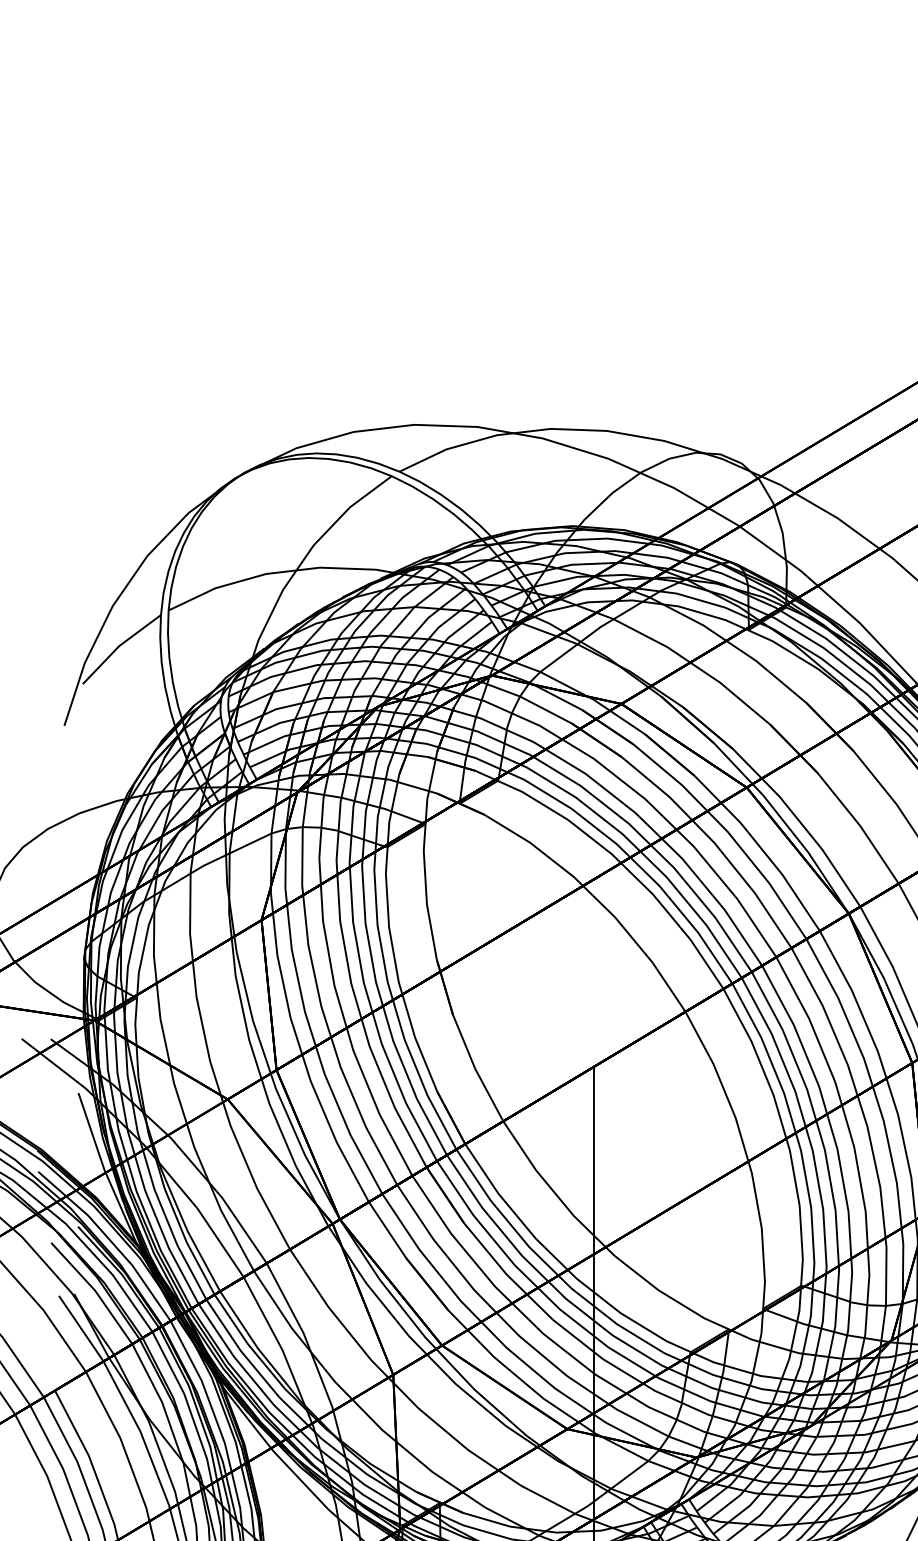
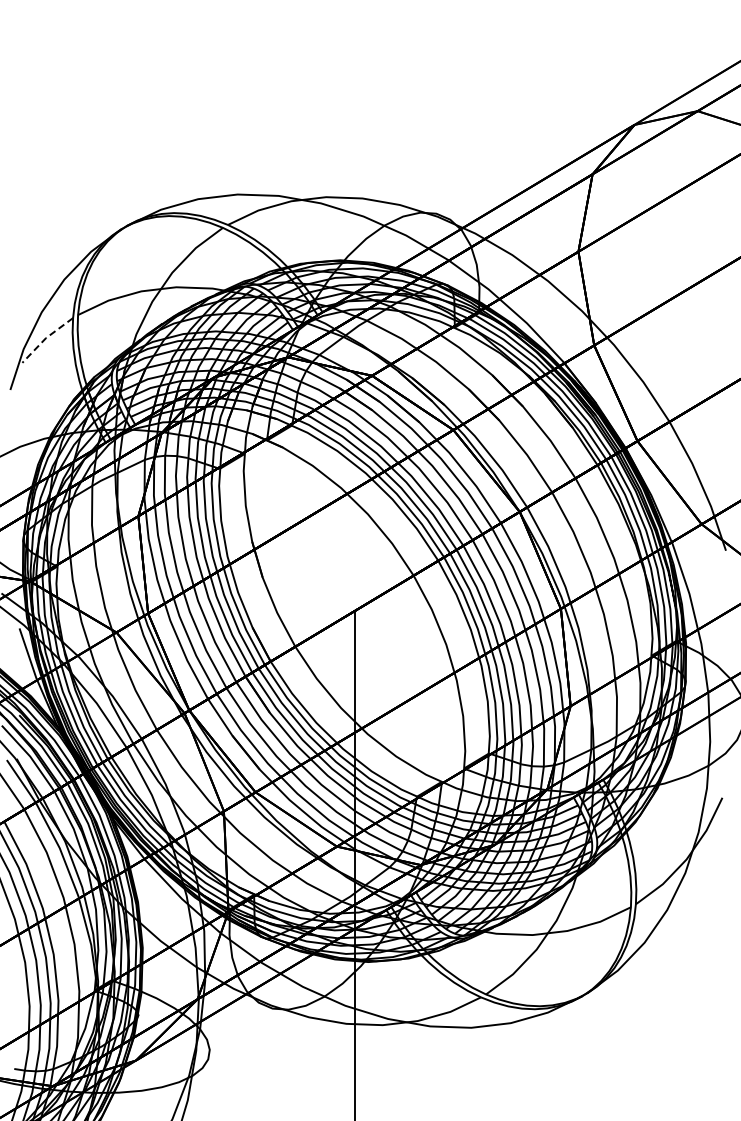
line: (120, 646) -> (46, 338), solid -> dashed

